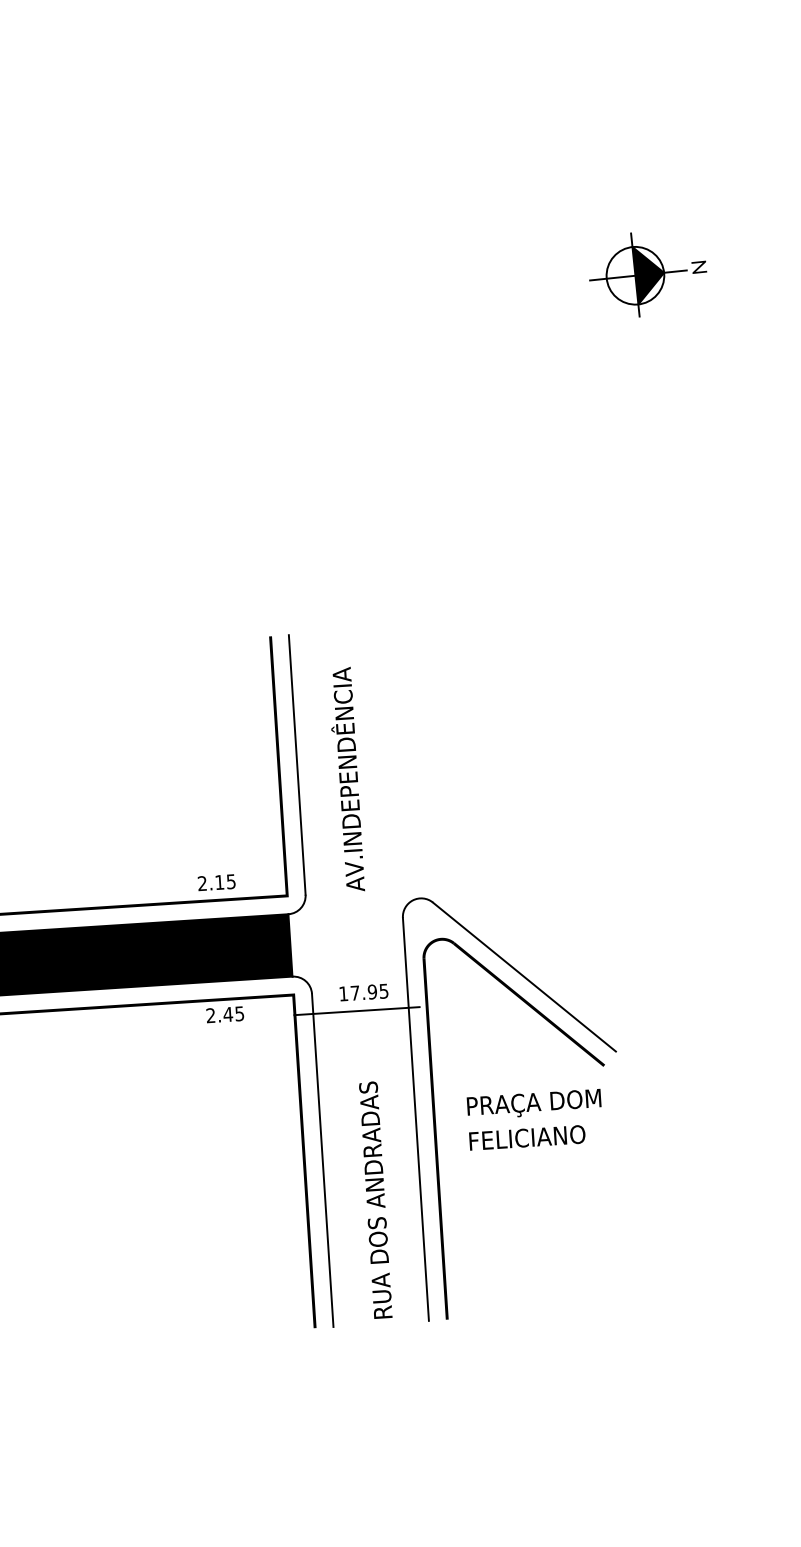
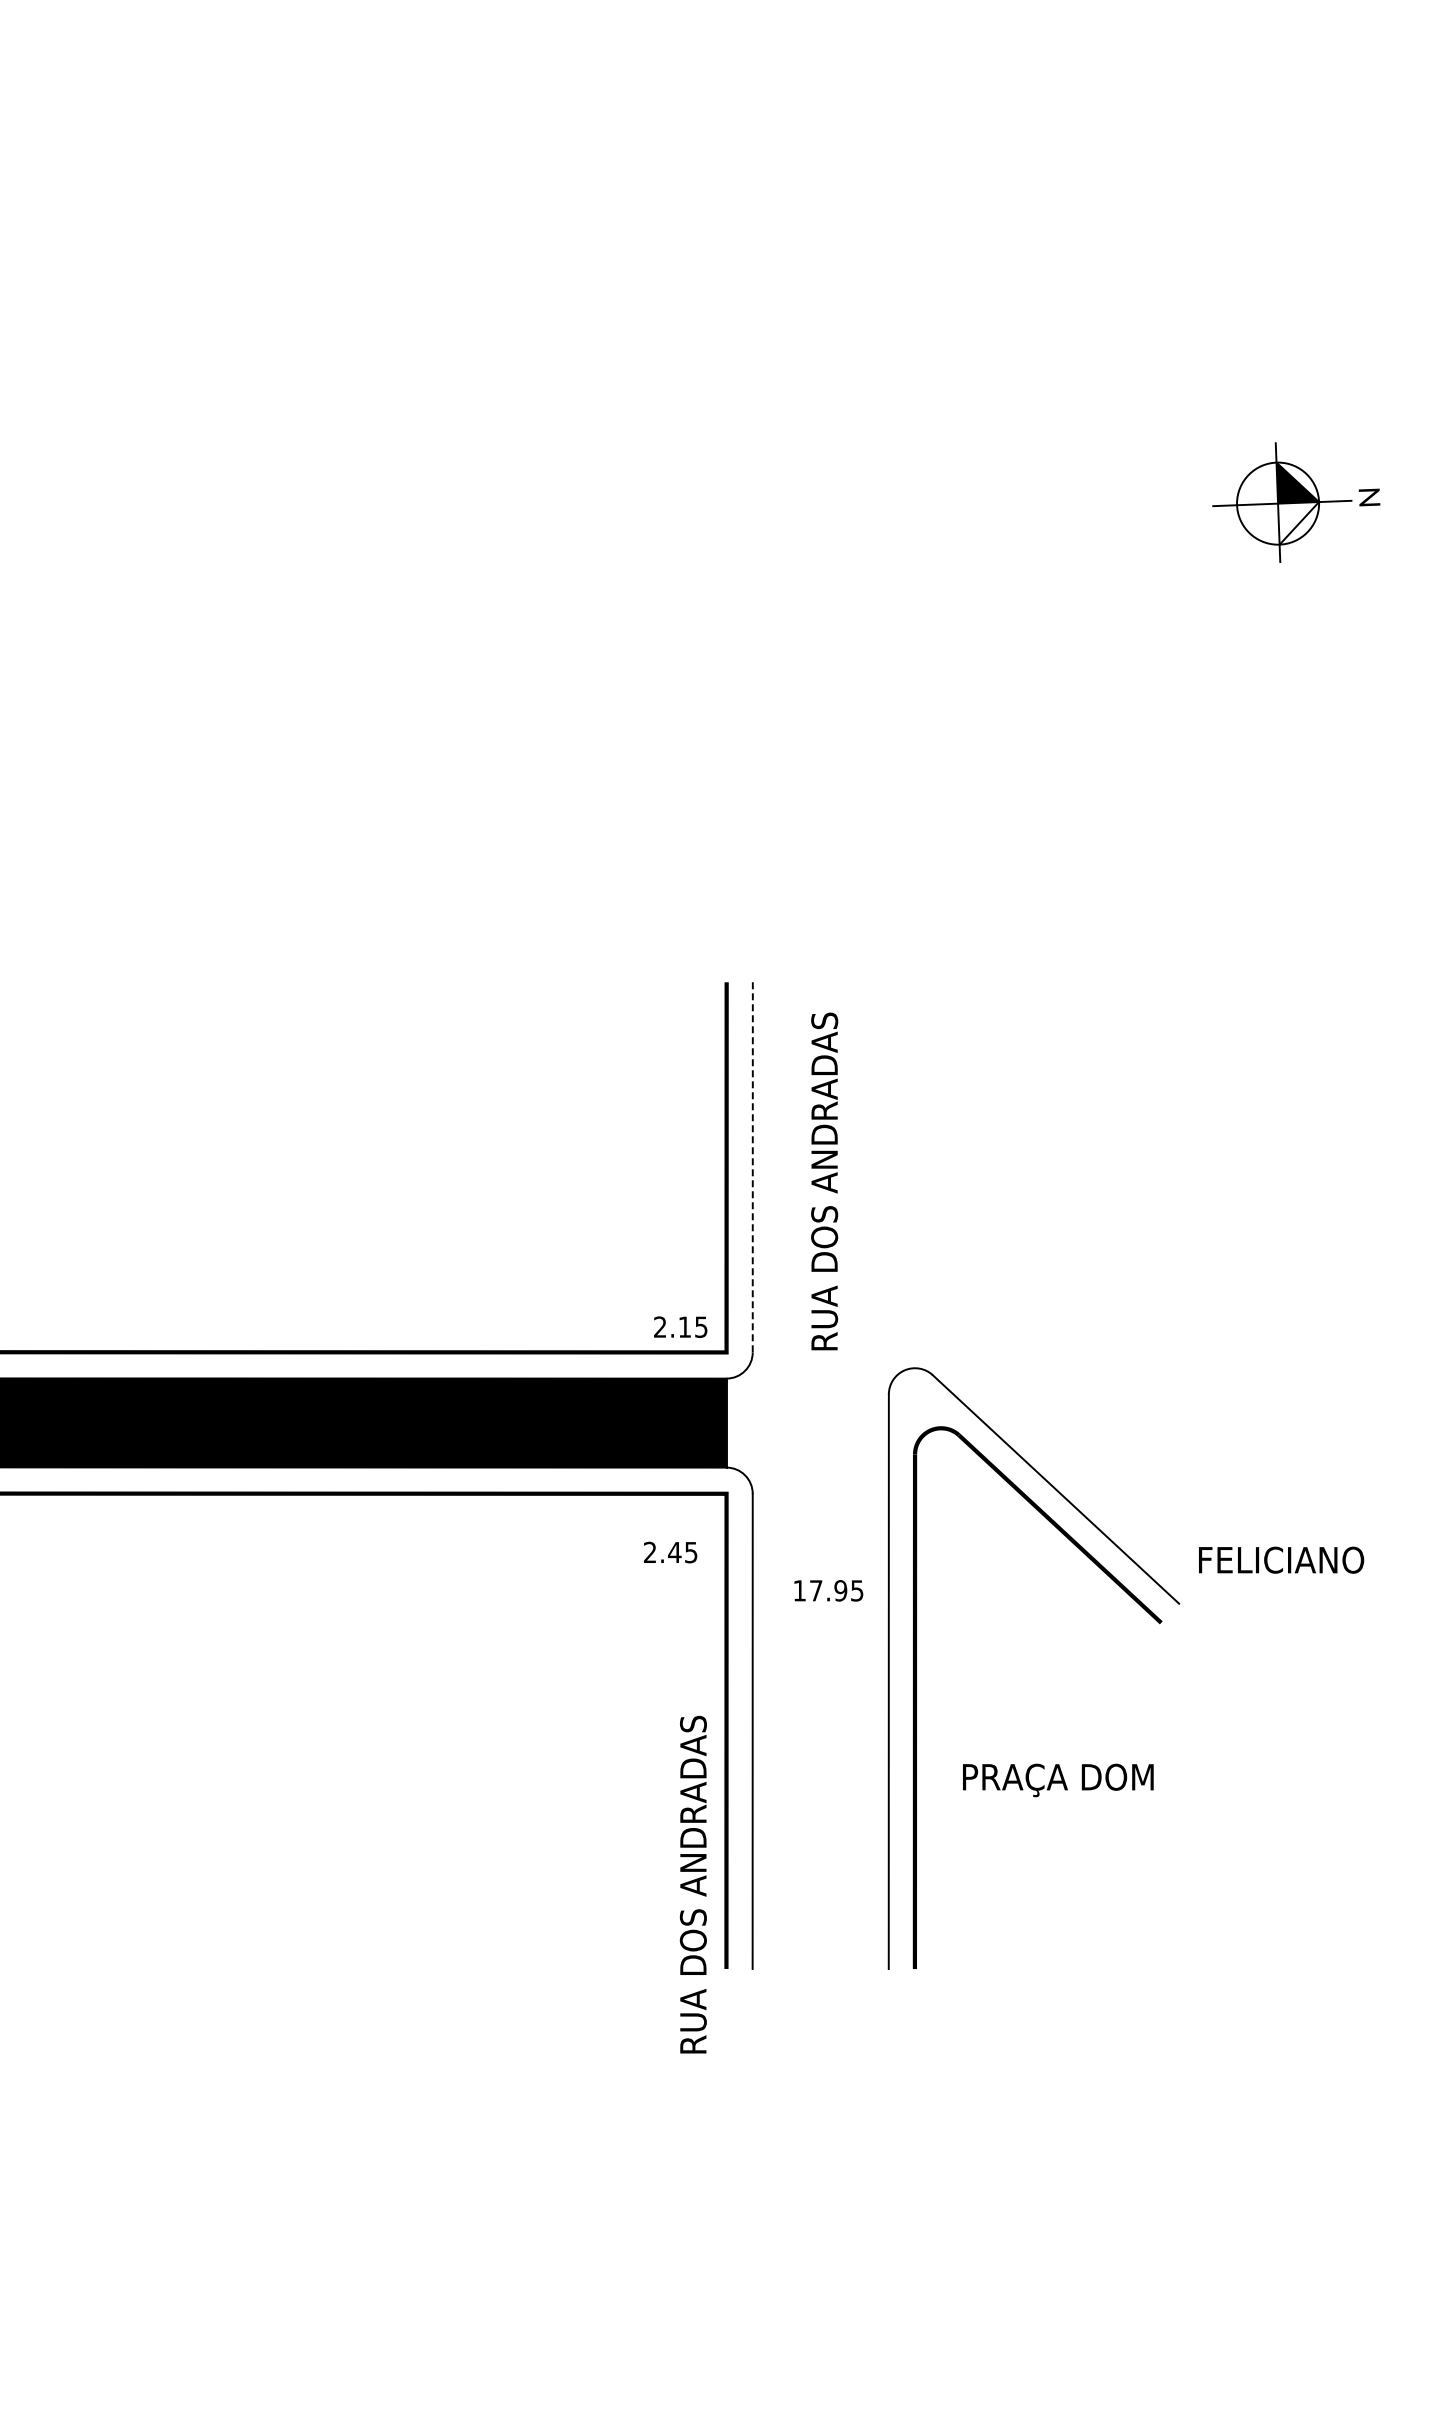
fill: (650, 288) -> (1298, 523), removed
line: (297, 765) -> (752, 1167), solid -> dashed
text: (346, 772) -> (821, 1182), AV.INDEPENDÊNCIA -> RUA DOS ANDRADAS
text: (216, 882) -> (680, 1326), moved
text: (363, 992) -> (828, 1590), moved
line: (356, 1011) -> (814, 1522), removed
text: (225, 1014) -> (670, 1552), moved
text: (534, 1104) -> (1058, 1780), moved
text: (527, 1137) -> (1281, 1559), moved
text: (375, 1200) -> (692, 1884), moved

